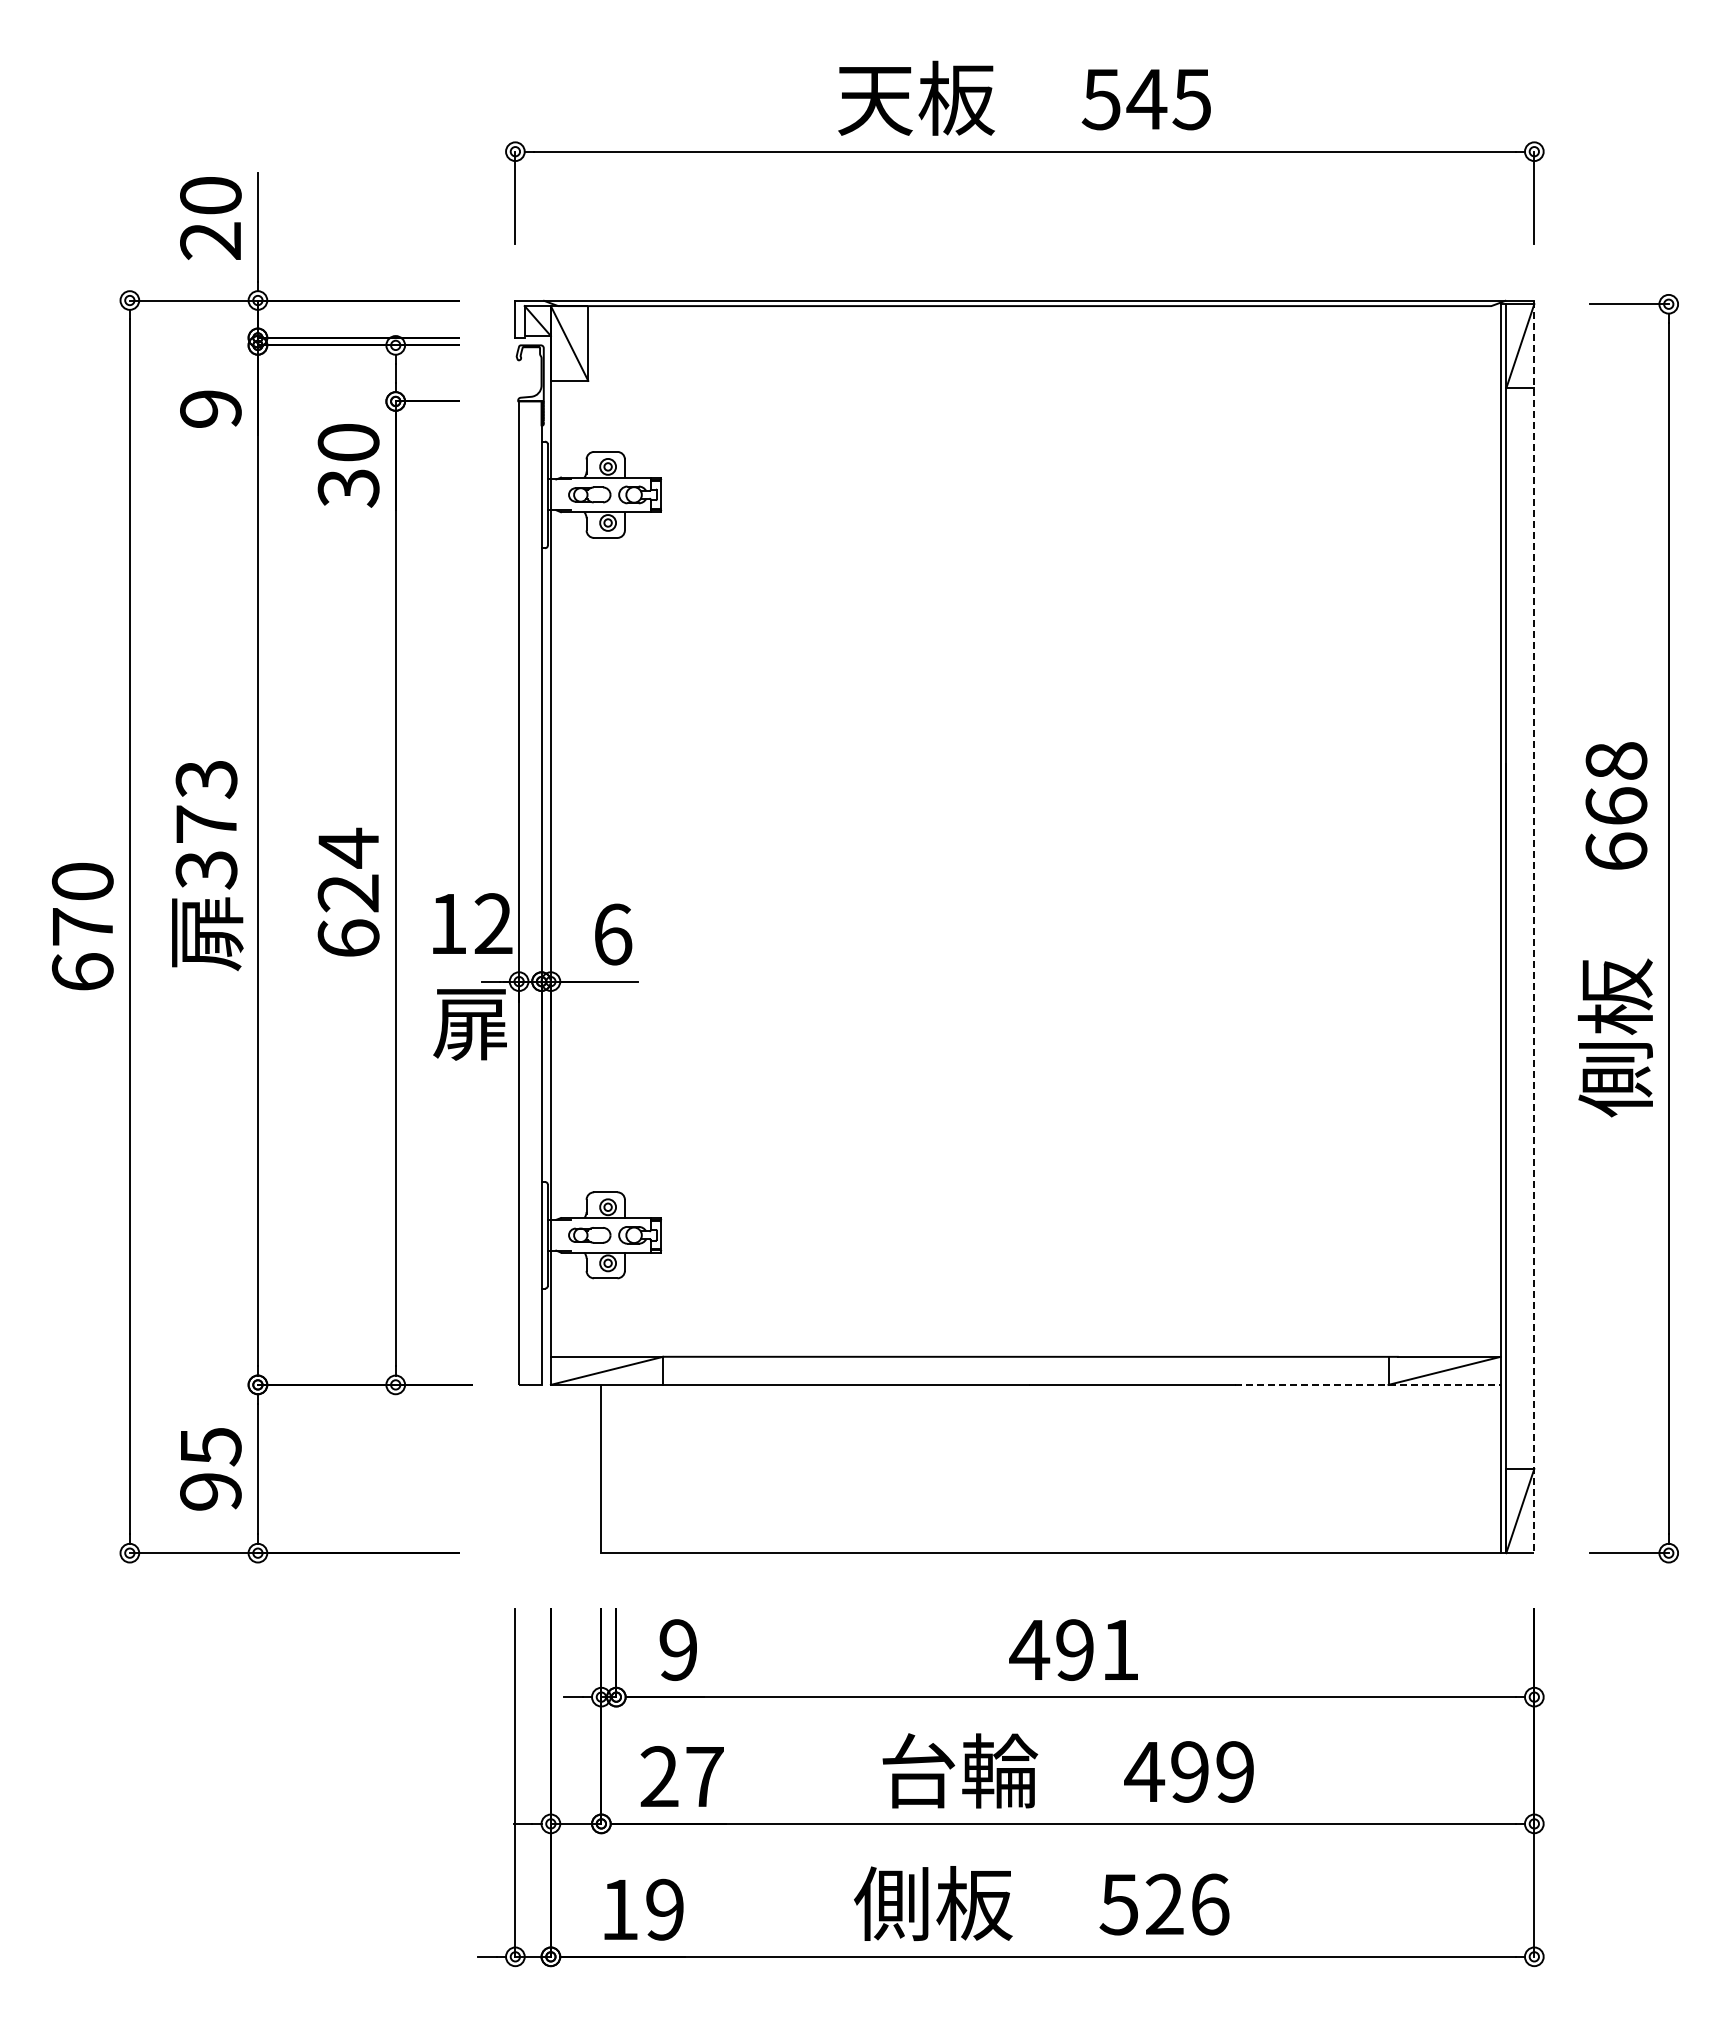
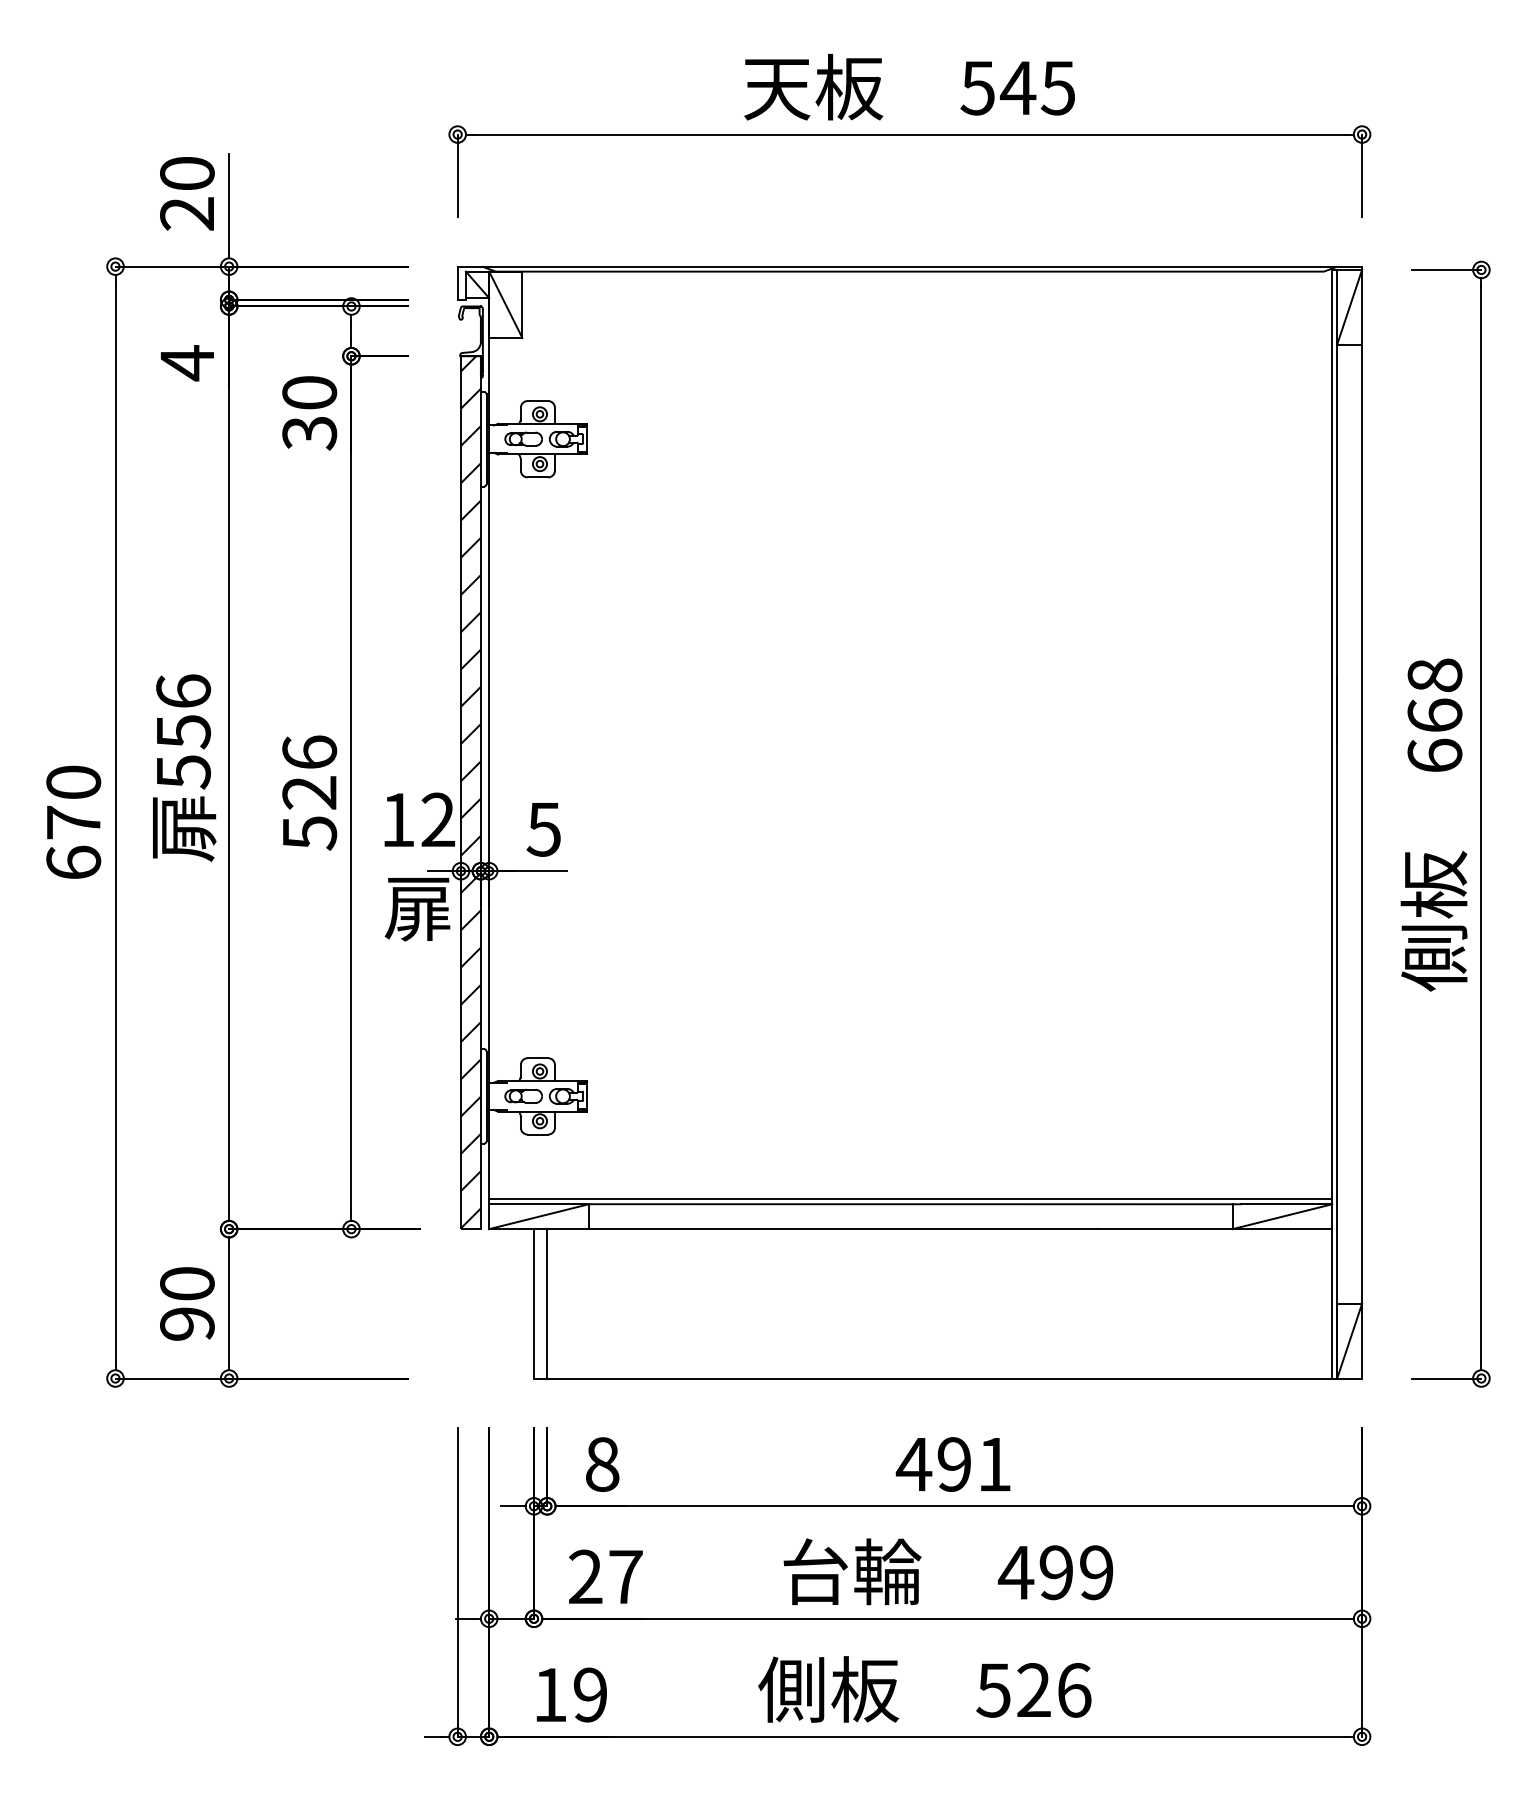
text: (210, 408) -> (187, 362), 9 -> 4
text: (206, 824) -> (183, 731), 373 -> 556
text: (348, 892) -> (309, 792), 624 -> 526
hatch: (530, 892) -> (471, 792), added
line: (1534, 927) -> (1362, 823), dashed -> solid
text: (612, 934) -> (543, 829), 6 -> 5
line: (1025, 1351) -> (910, 1199), added
line: (1367, 1384) -> (1214, 1228), dashed -> solid
text: (210, 1446) -> (187, 1283), 95 -> 90
line: (616, 1468) -> (547, 1303), added
text: (678, 1649) -> (602, 1464), 9 -> 8

